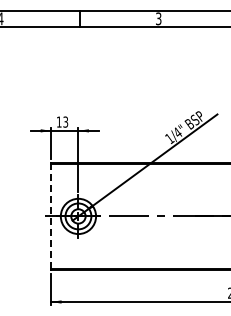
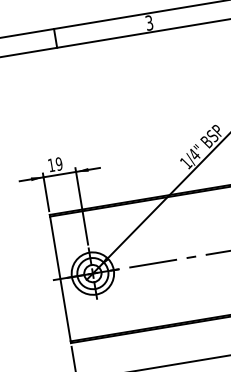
text: (65, 121) -> (58, 163), 13 -> 19
line: (51, 215) -> (60, 277), dashed -> solid

